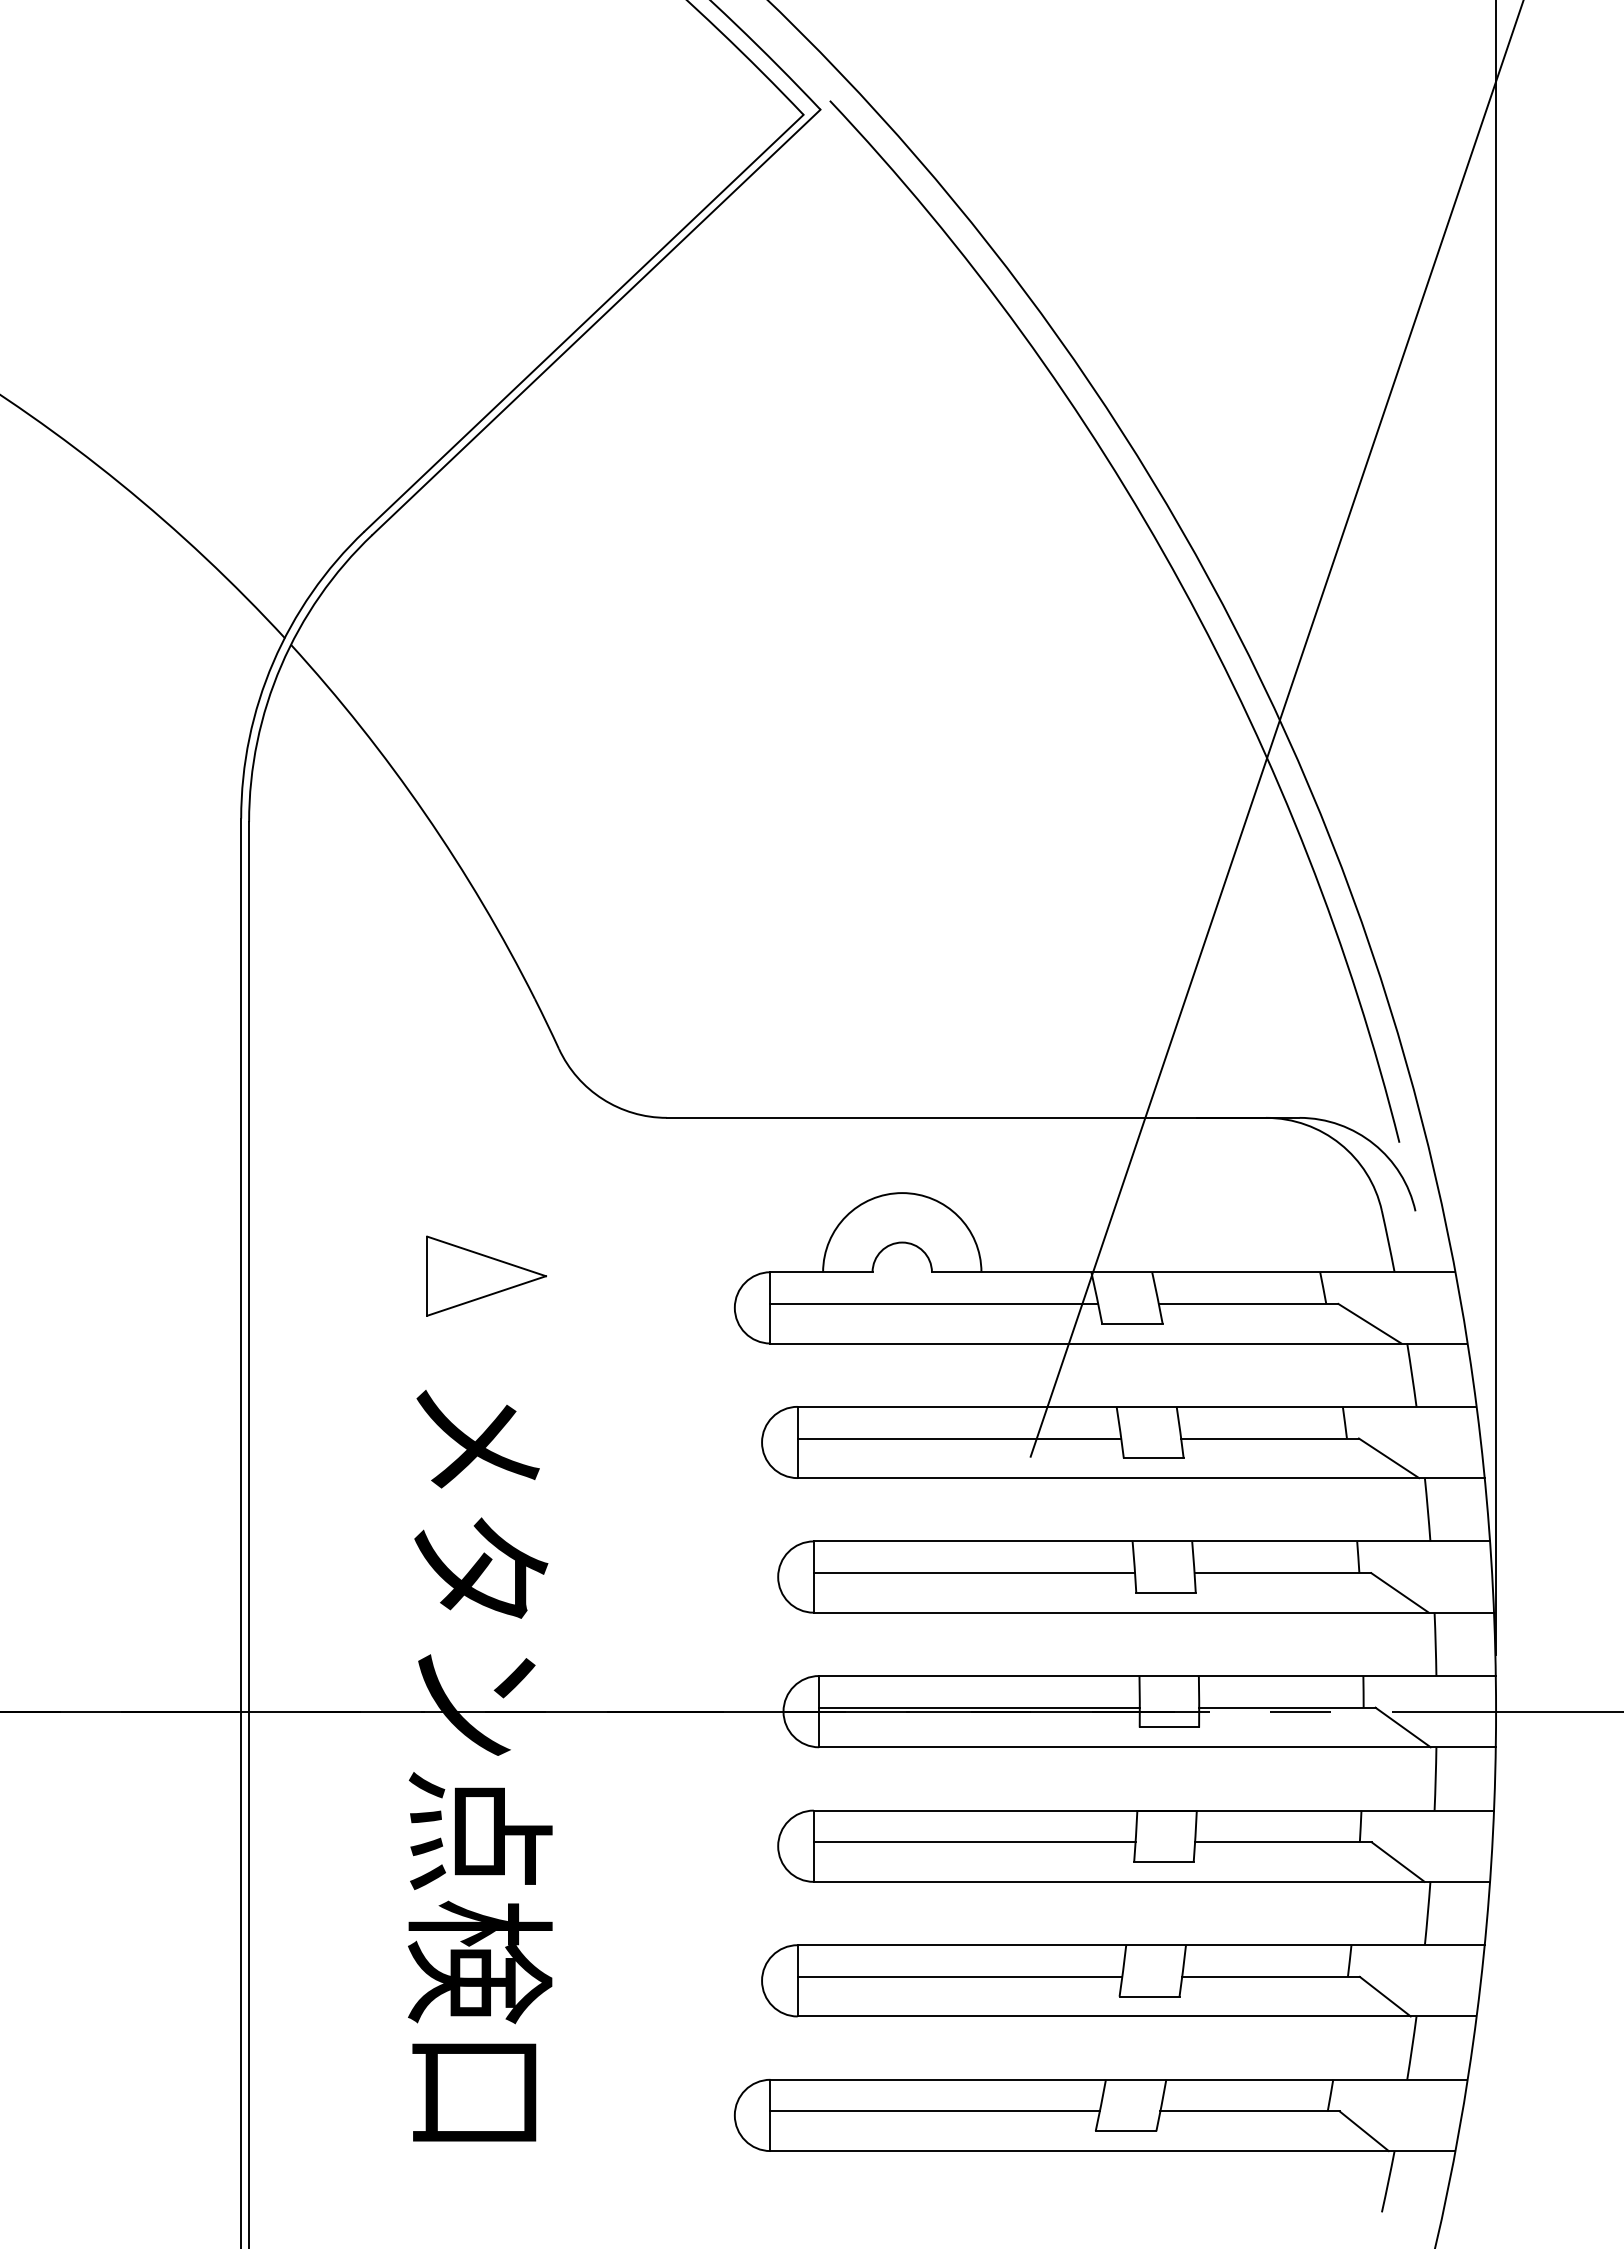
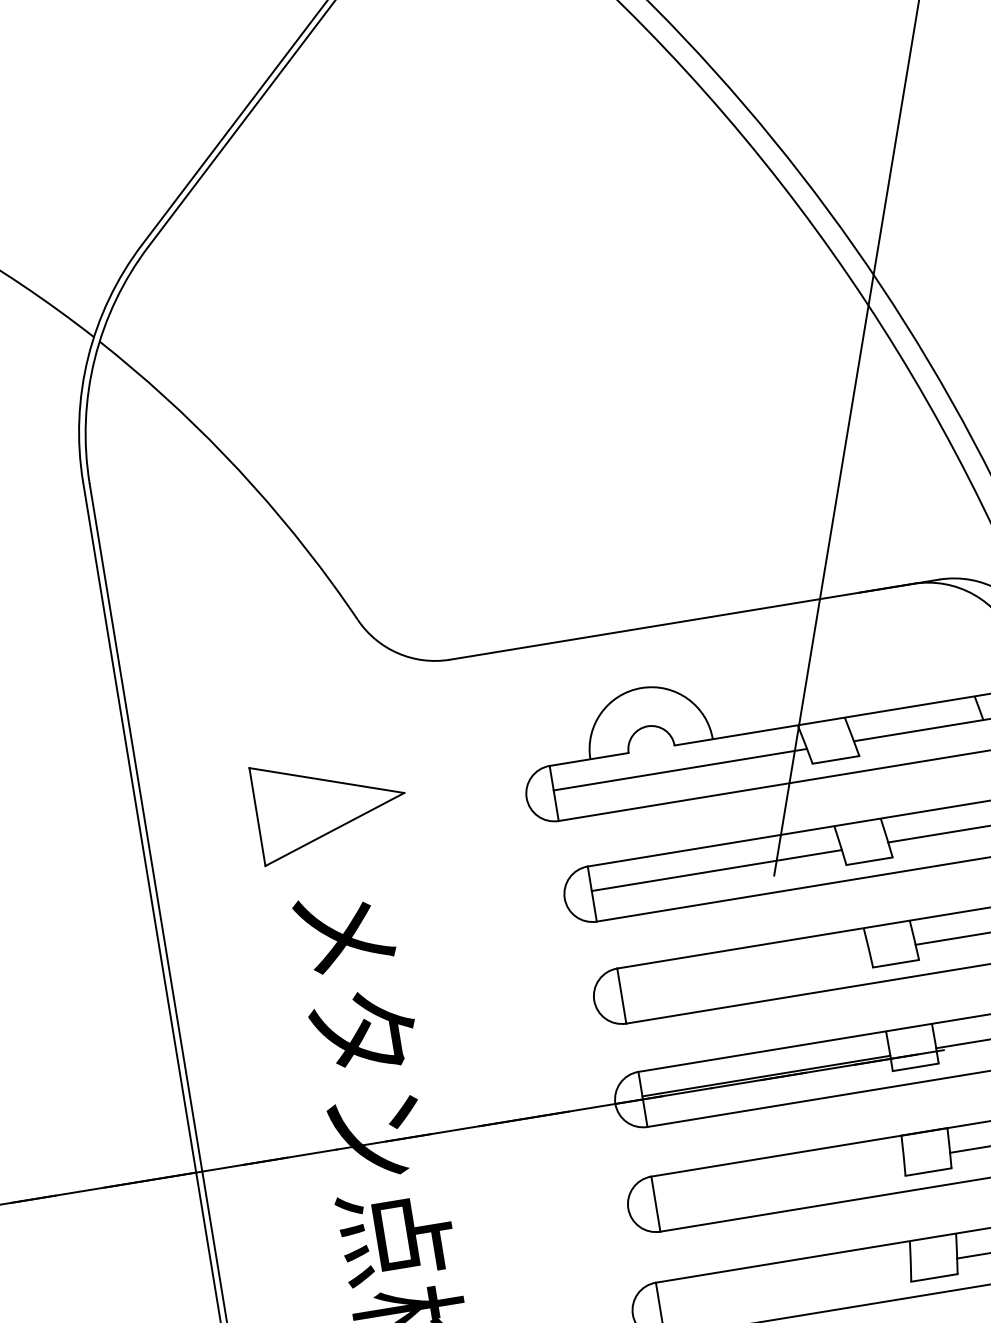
part: (486, 1275) -> (330, 804), size x1.6
line: (974, 1573) -> (745, 972), removed
line: (974, 1842) -> (779, 1180), removed
line: (959, 1976) -> (784, 1286), removed

